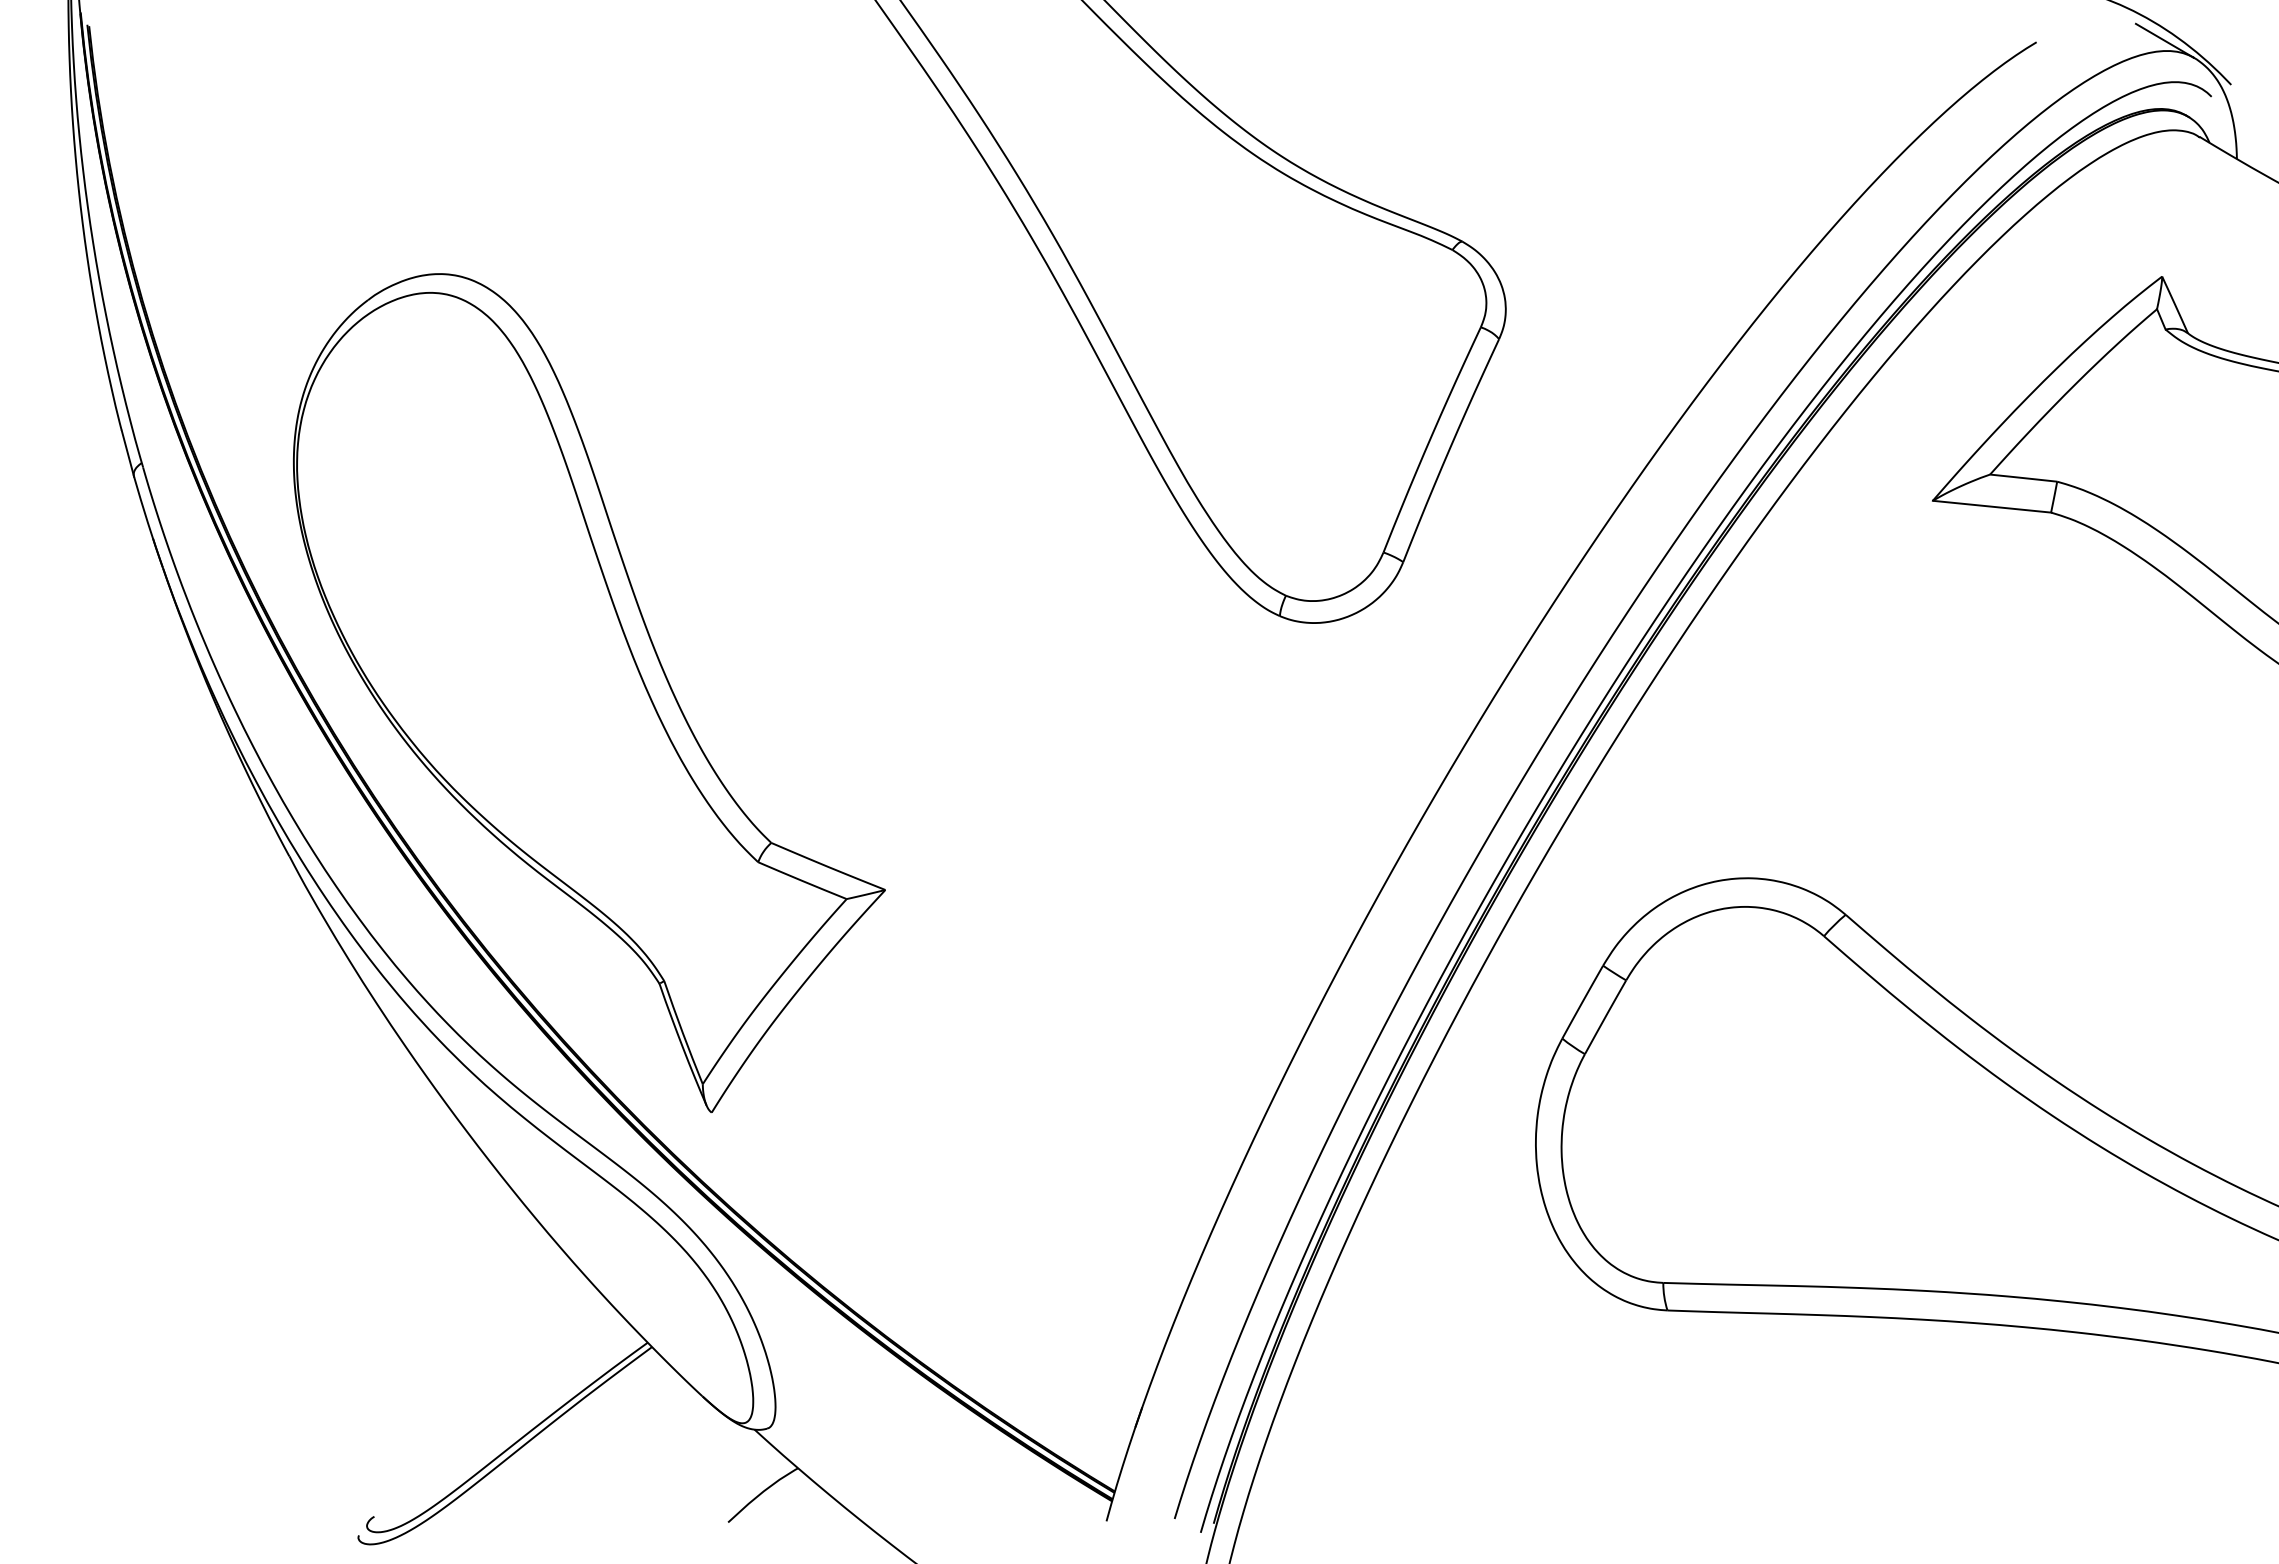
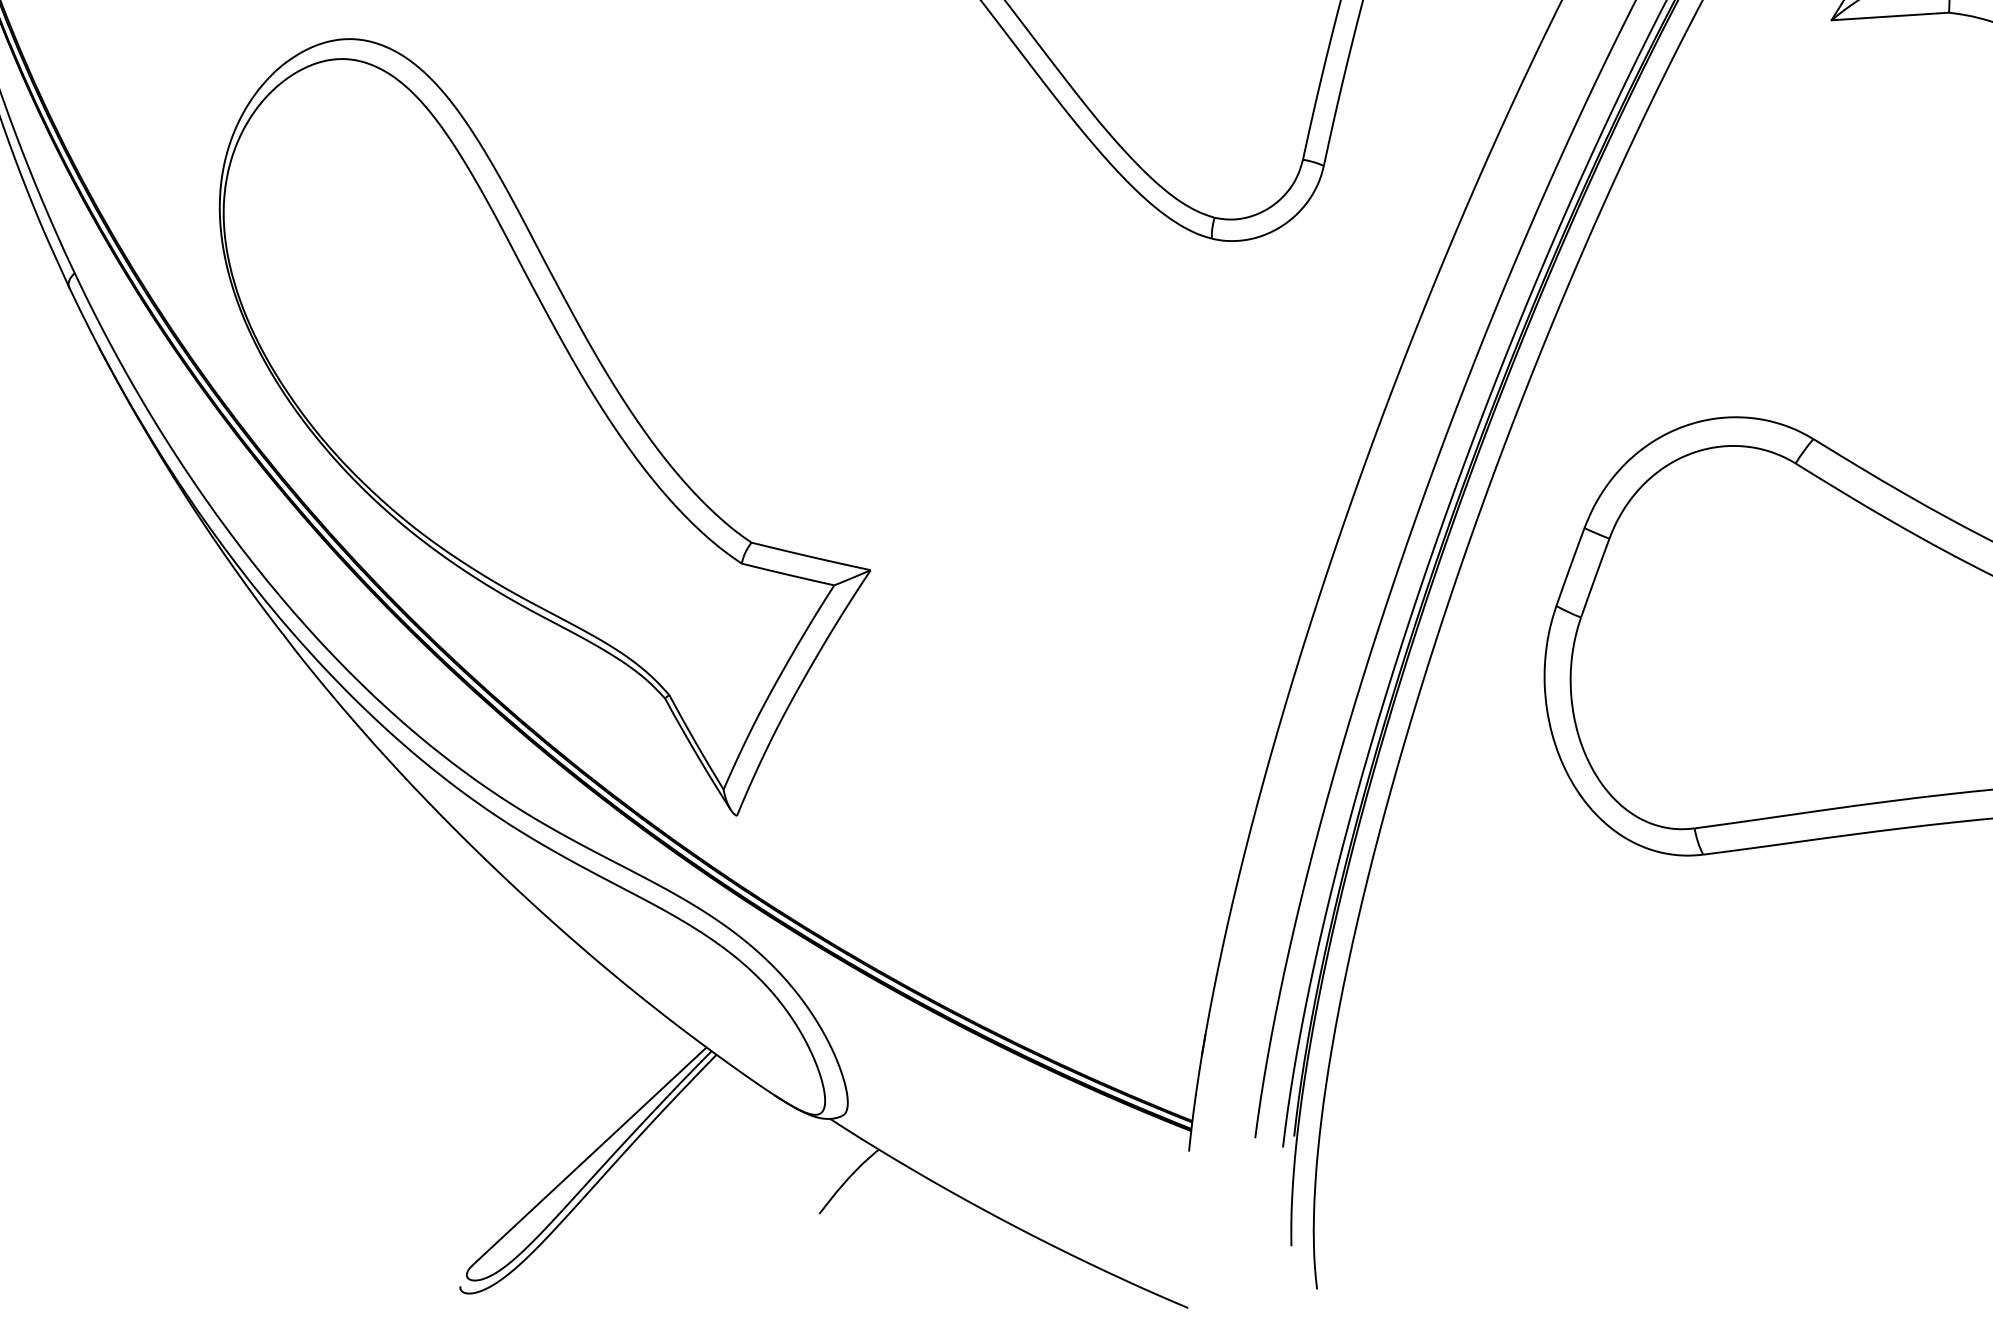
line: (508, 1427) -> (589, 1156), added

